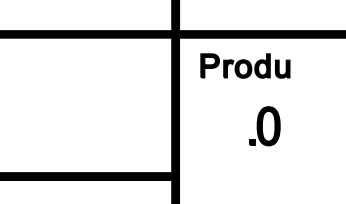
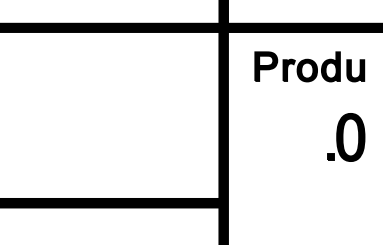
part: (264, 126) -> (345, 137), moved

